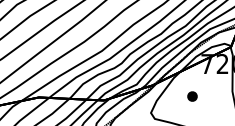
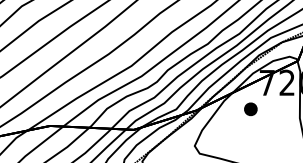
part: (192, 96) -> (250, 109), moved

